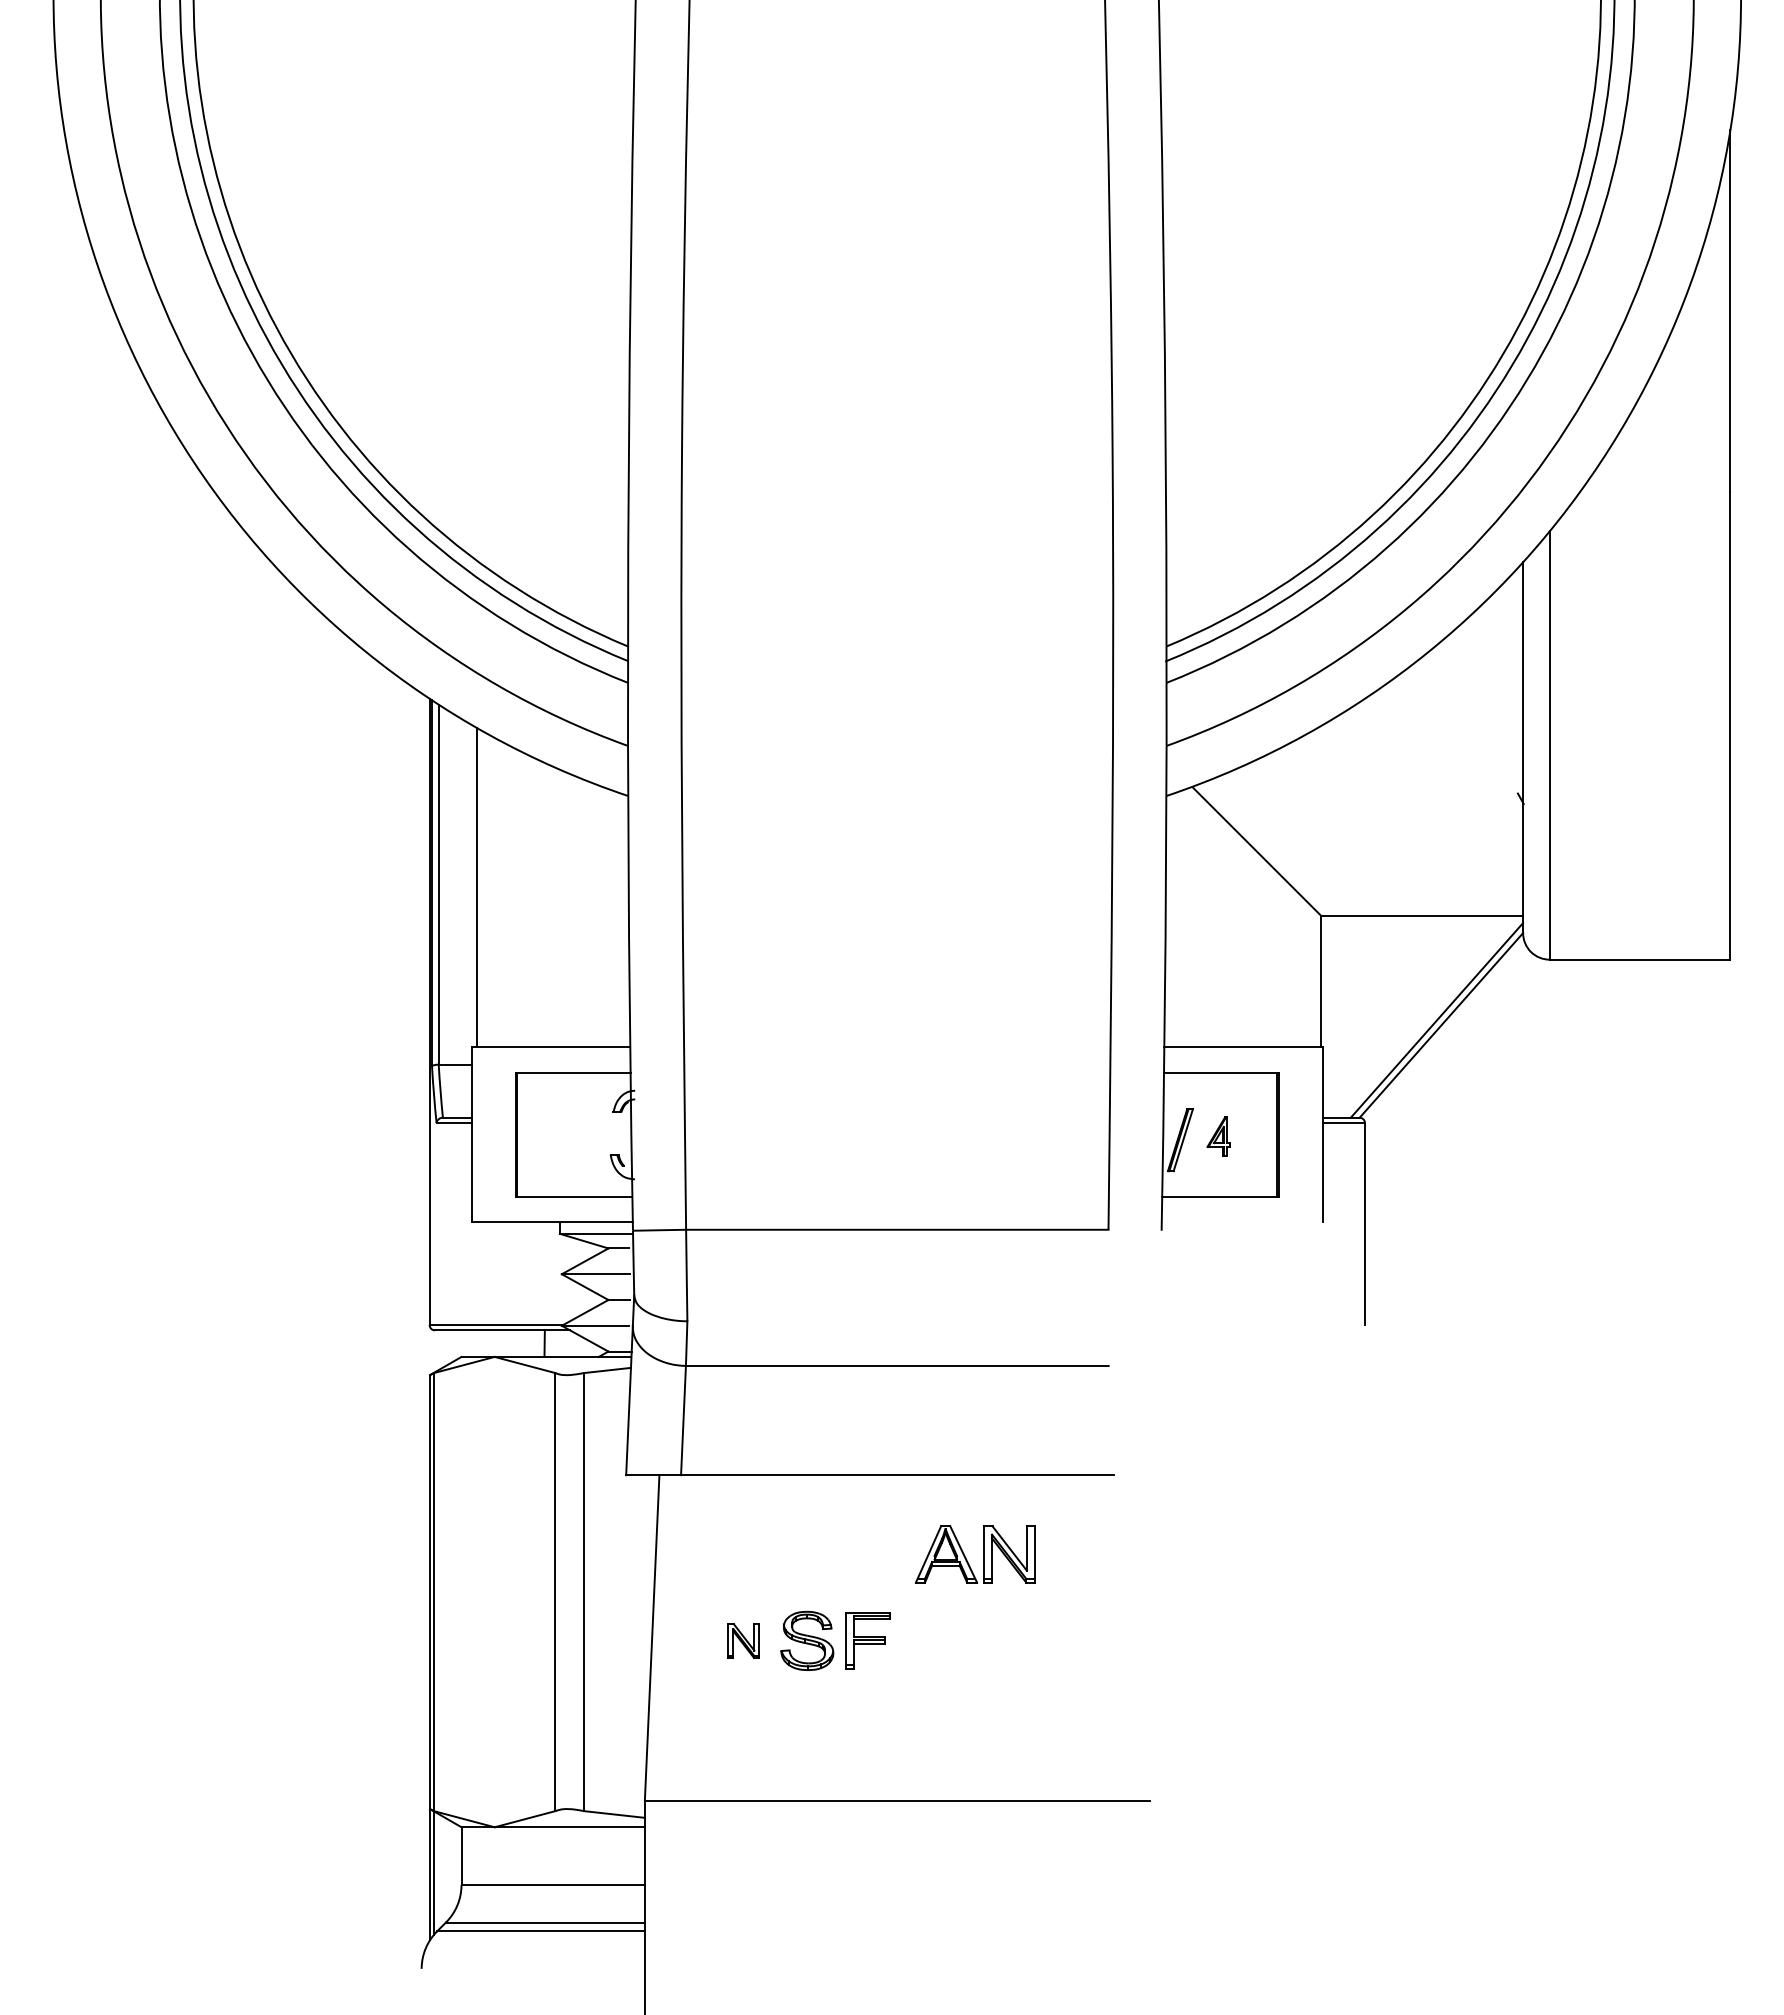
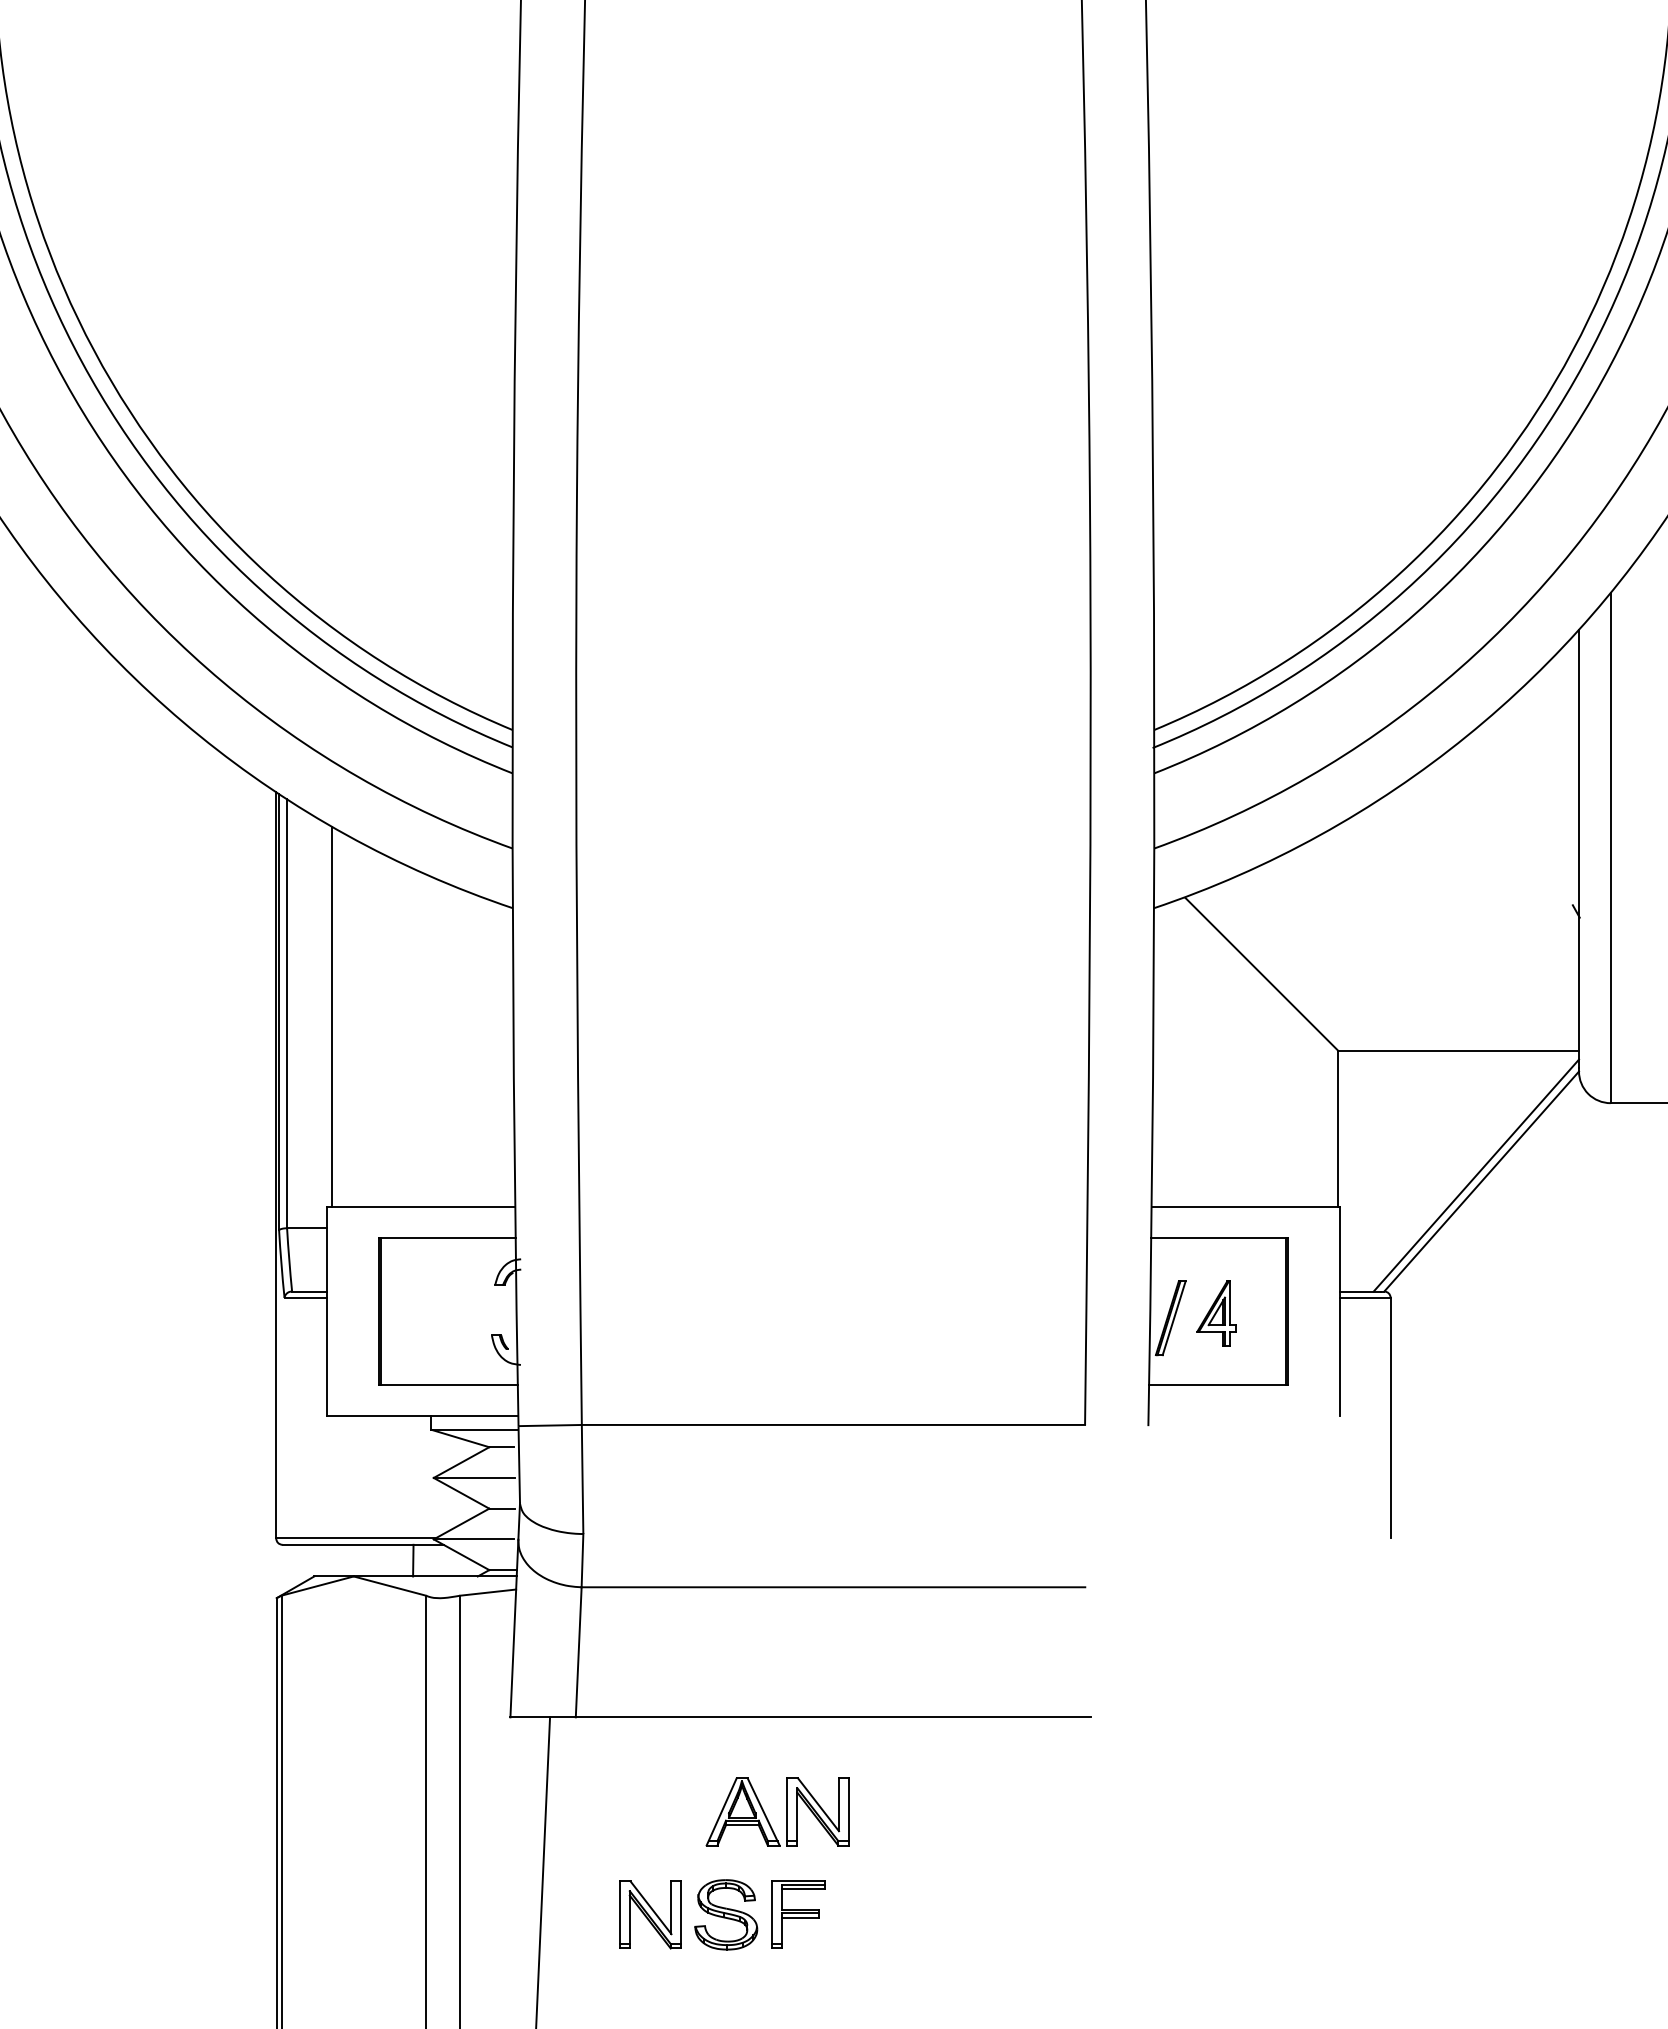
part: (1218, 1136) -> (1216, 1313), size x1.43
part: (983, 1554) -> (787, 1811), moved
part: (743, 1640) -> (650, 1914), size x1.67

